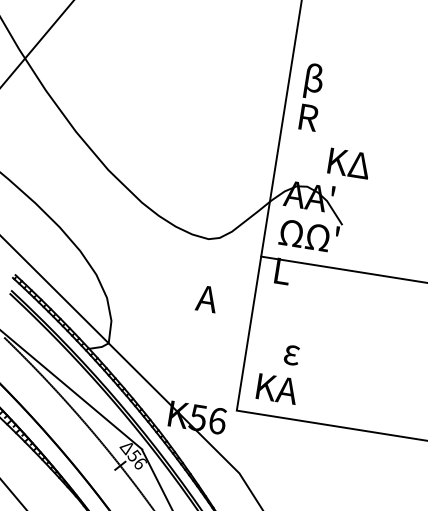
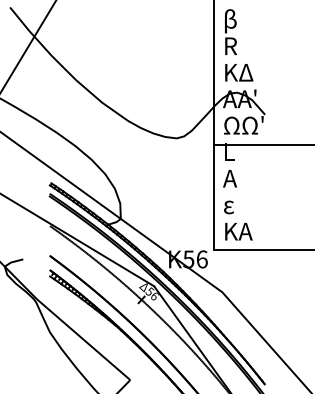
text: (349, 163) -> (239, 72), moved
text: (207, 298) -> (230, 178), moved
text: (291, 355) -> (228, 207), moved

